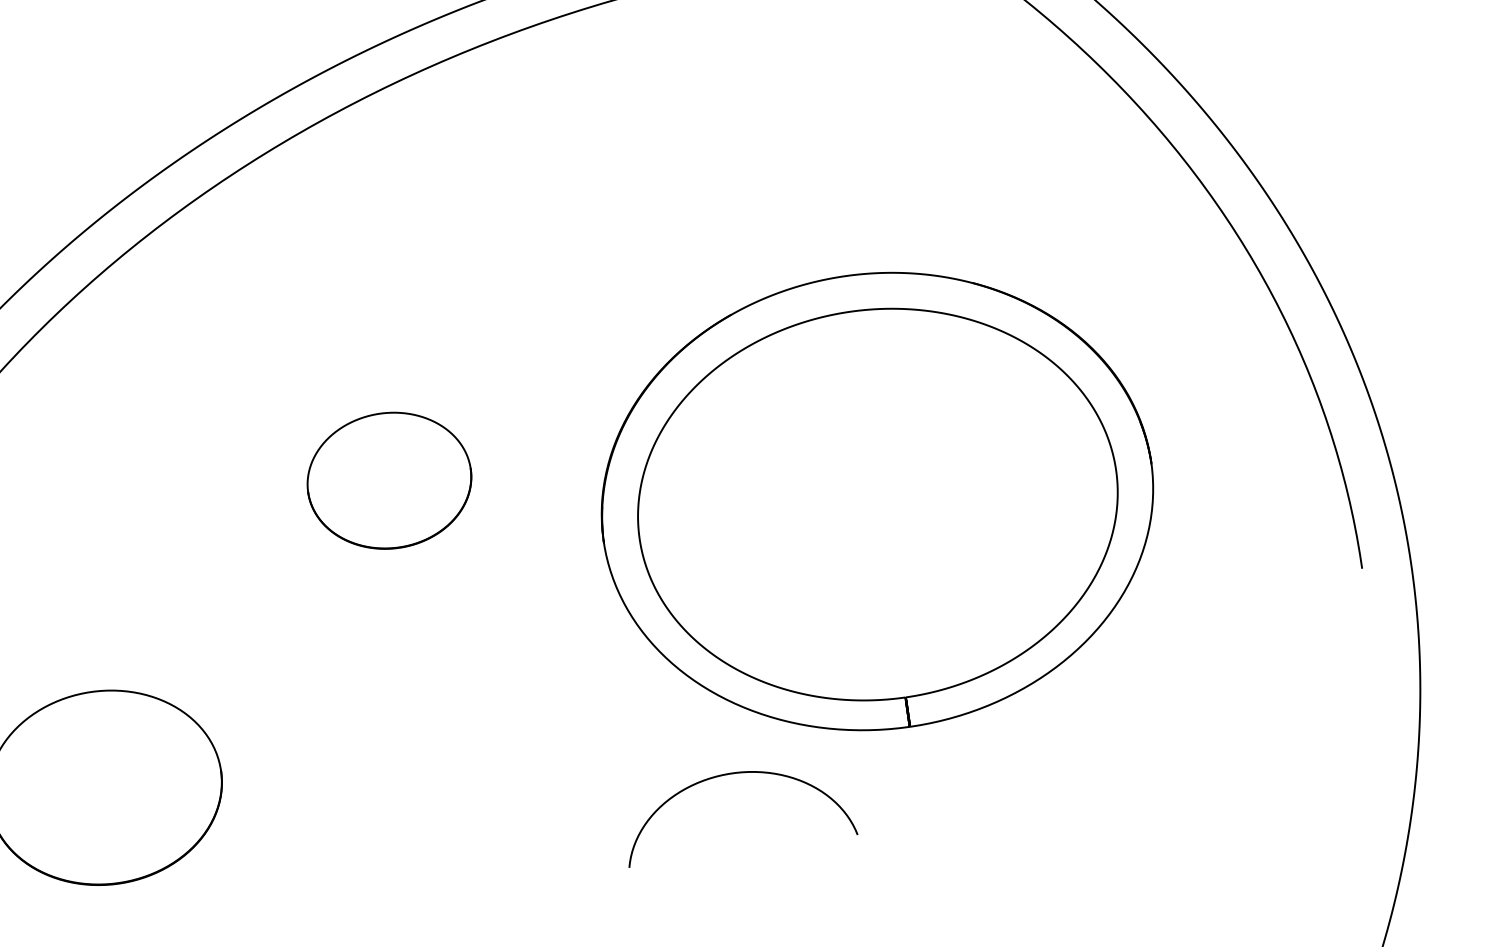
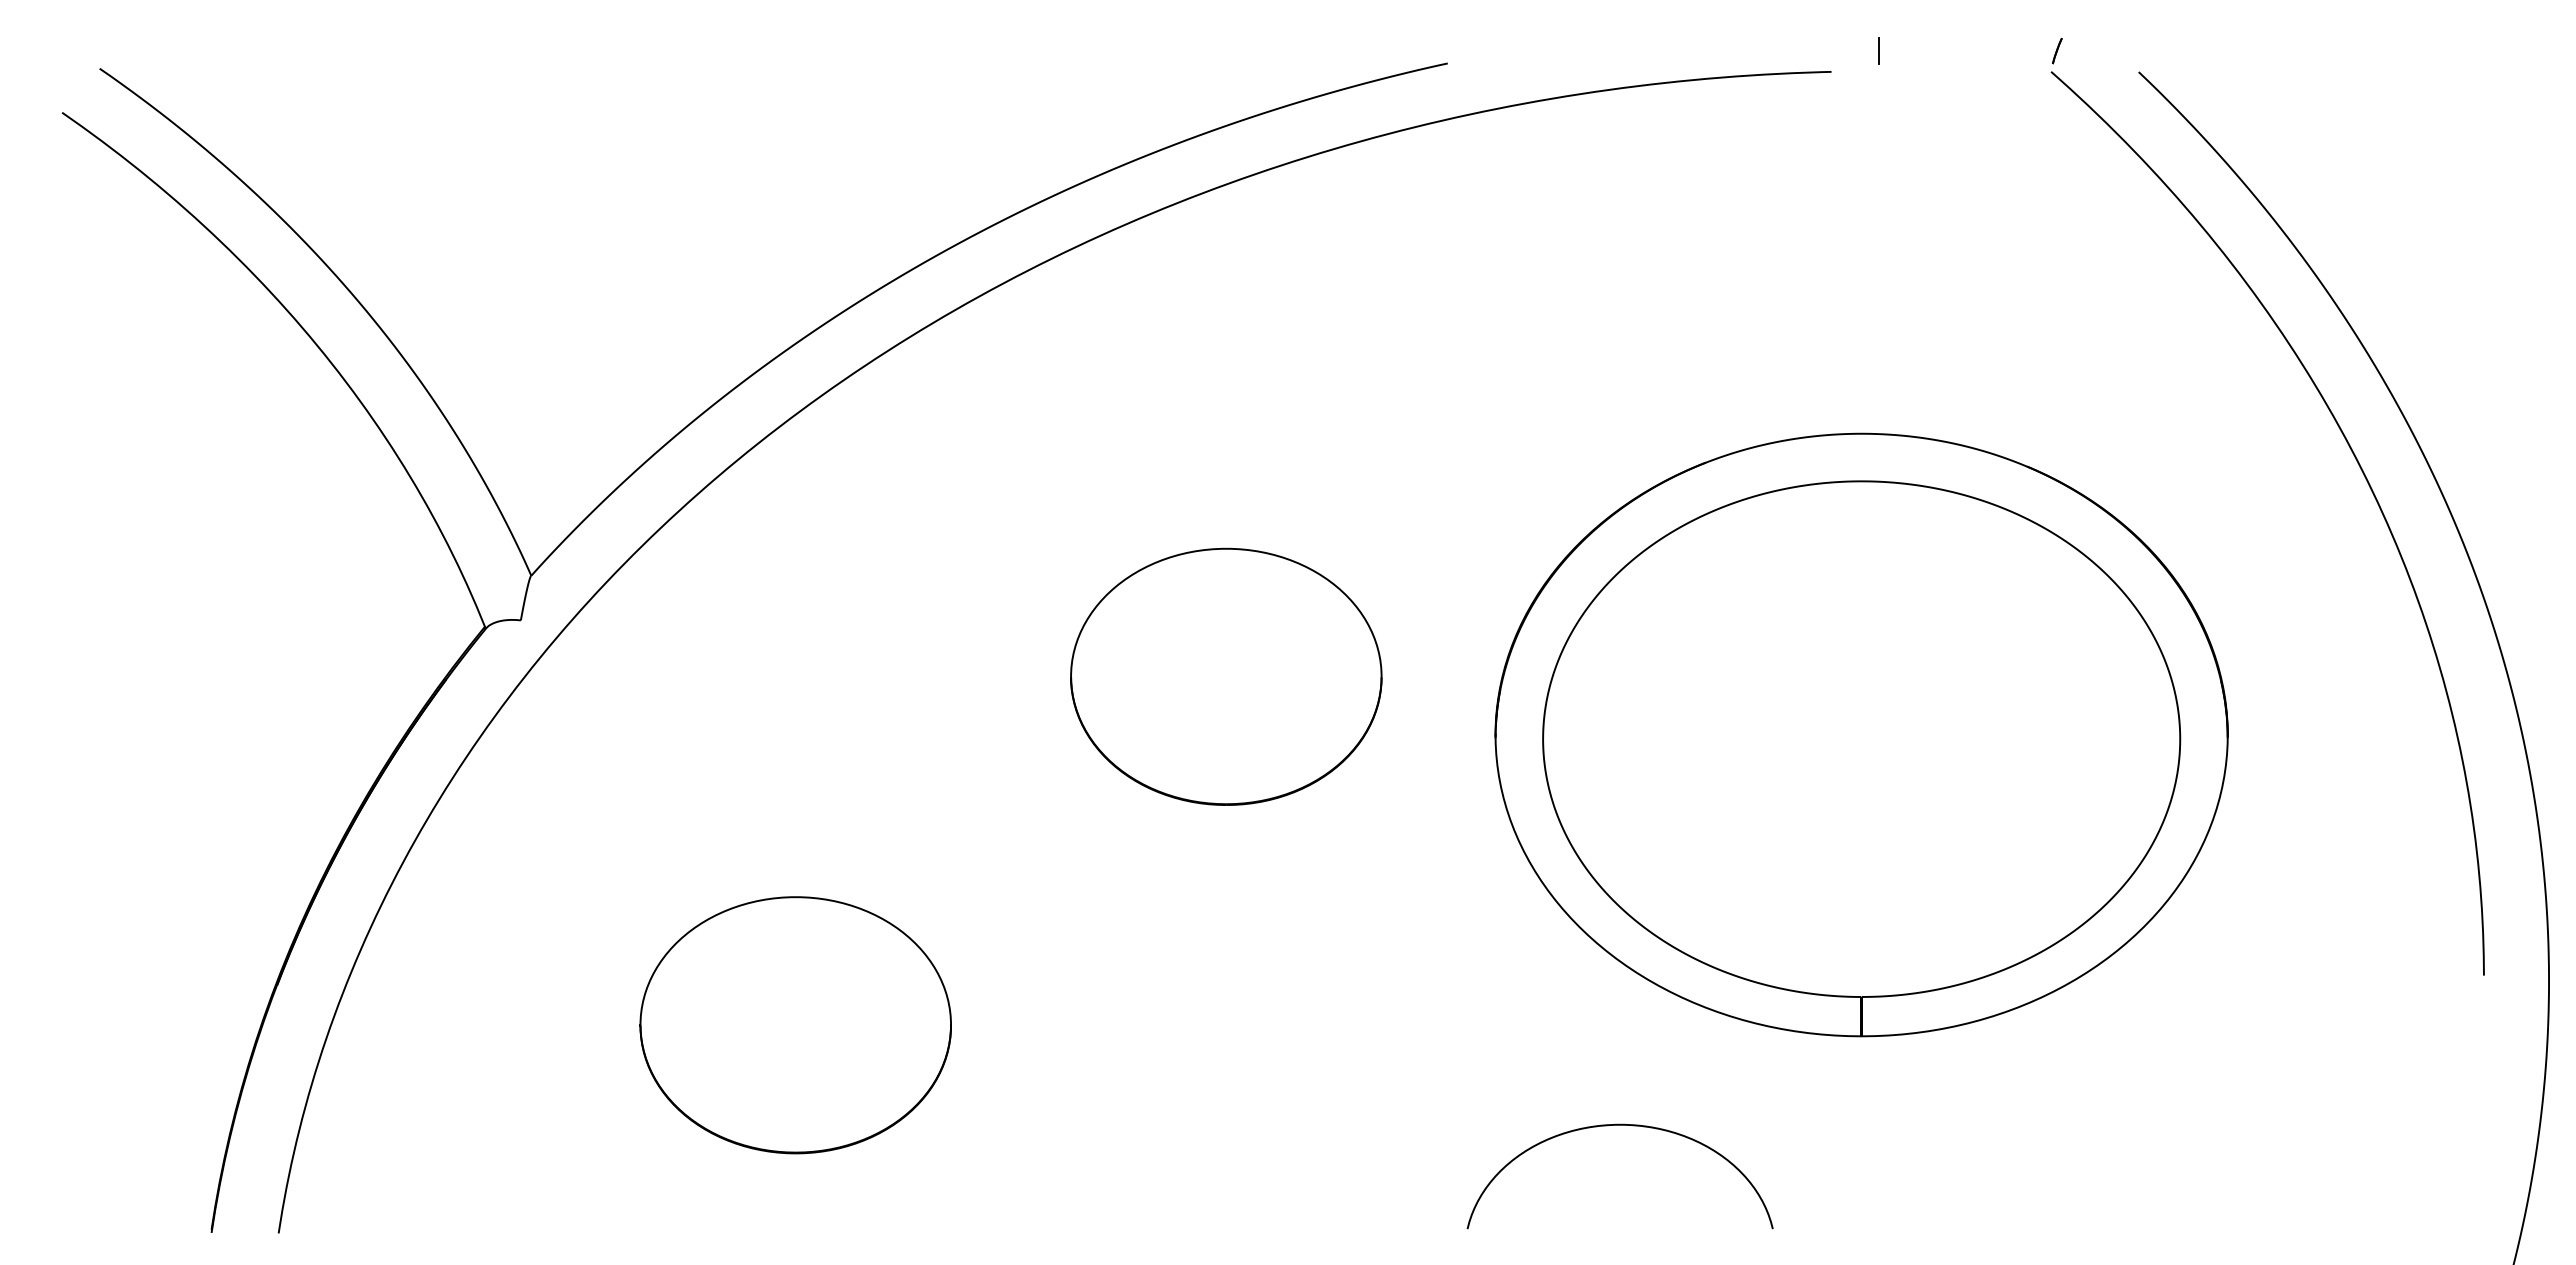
part: (389, 480) -> (1226, 676), size x1.43
part: (877, 501) -> (1861, 734), moved

